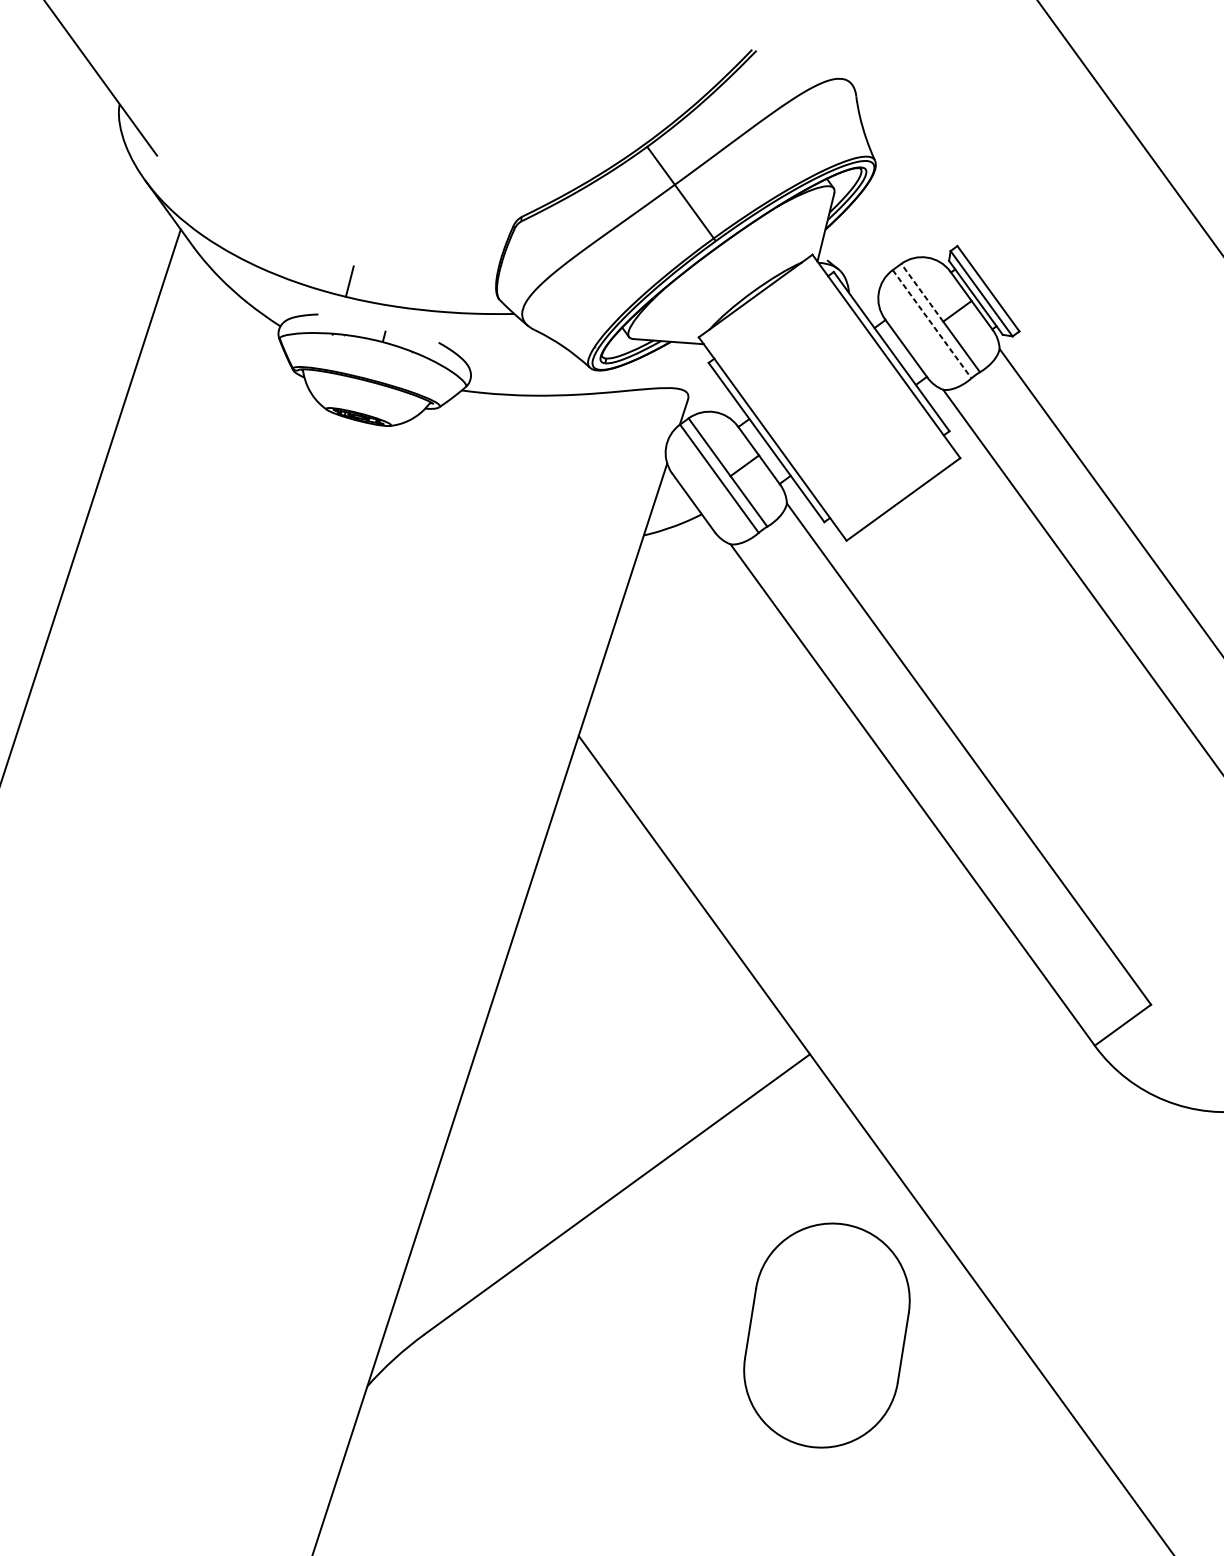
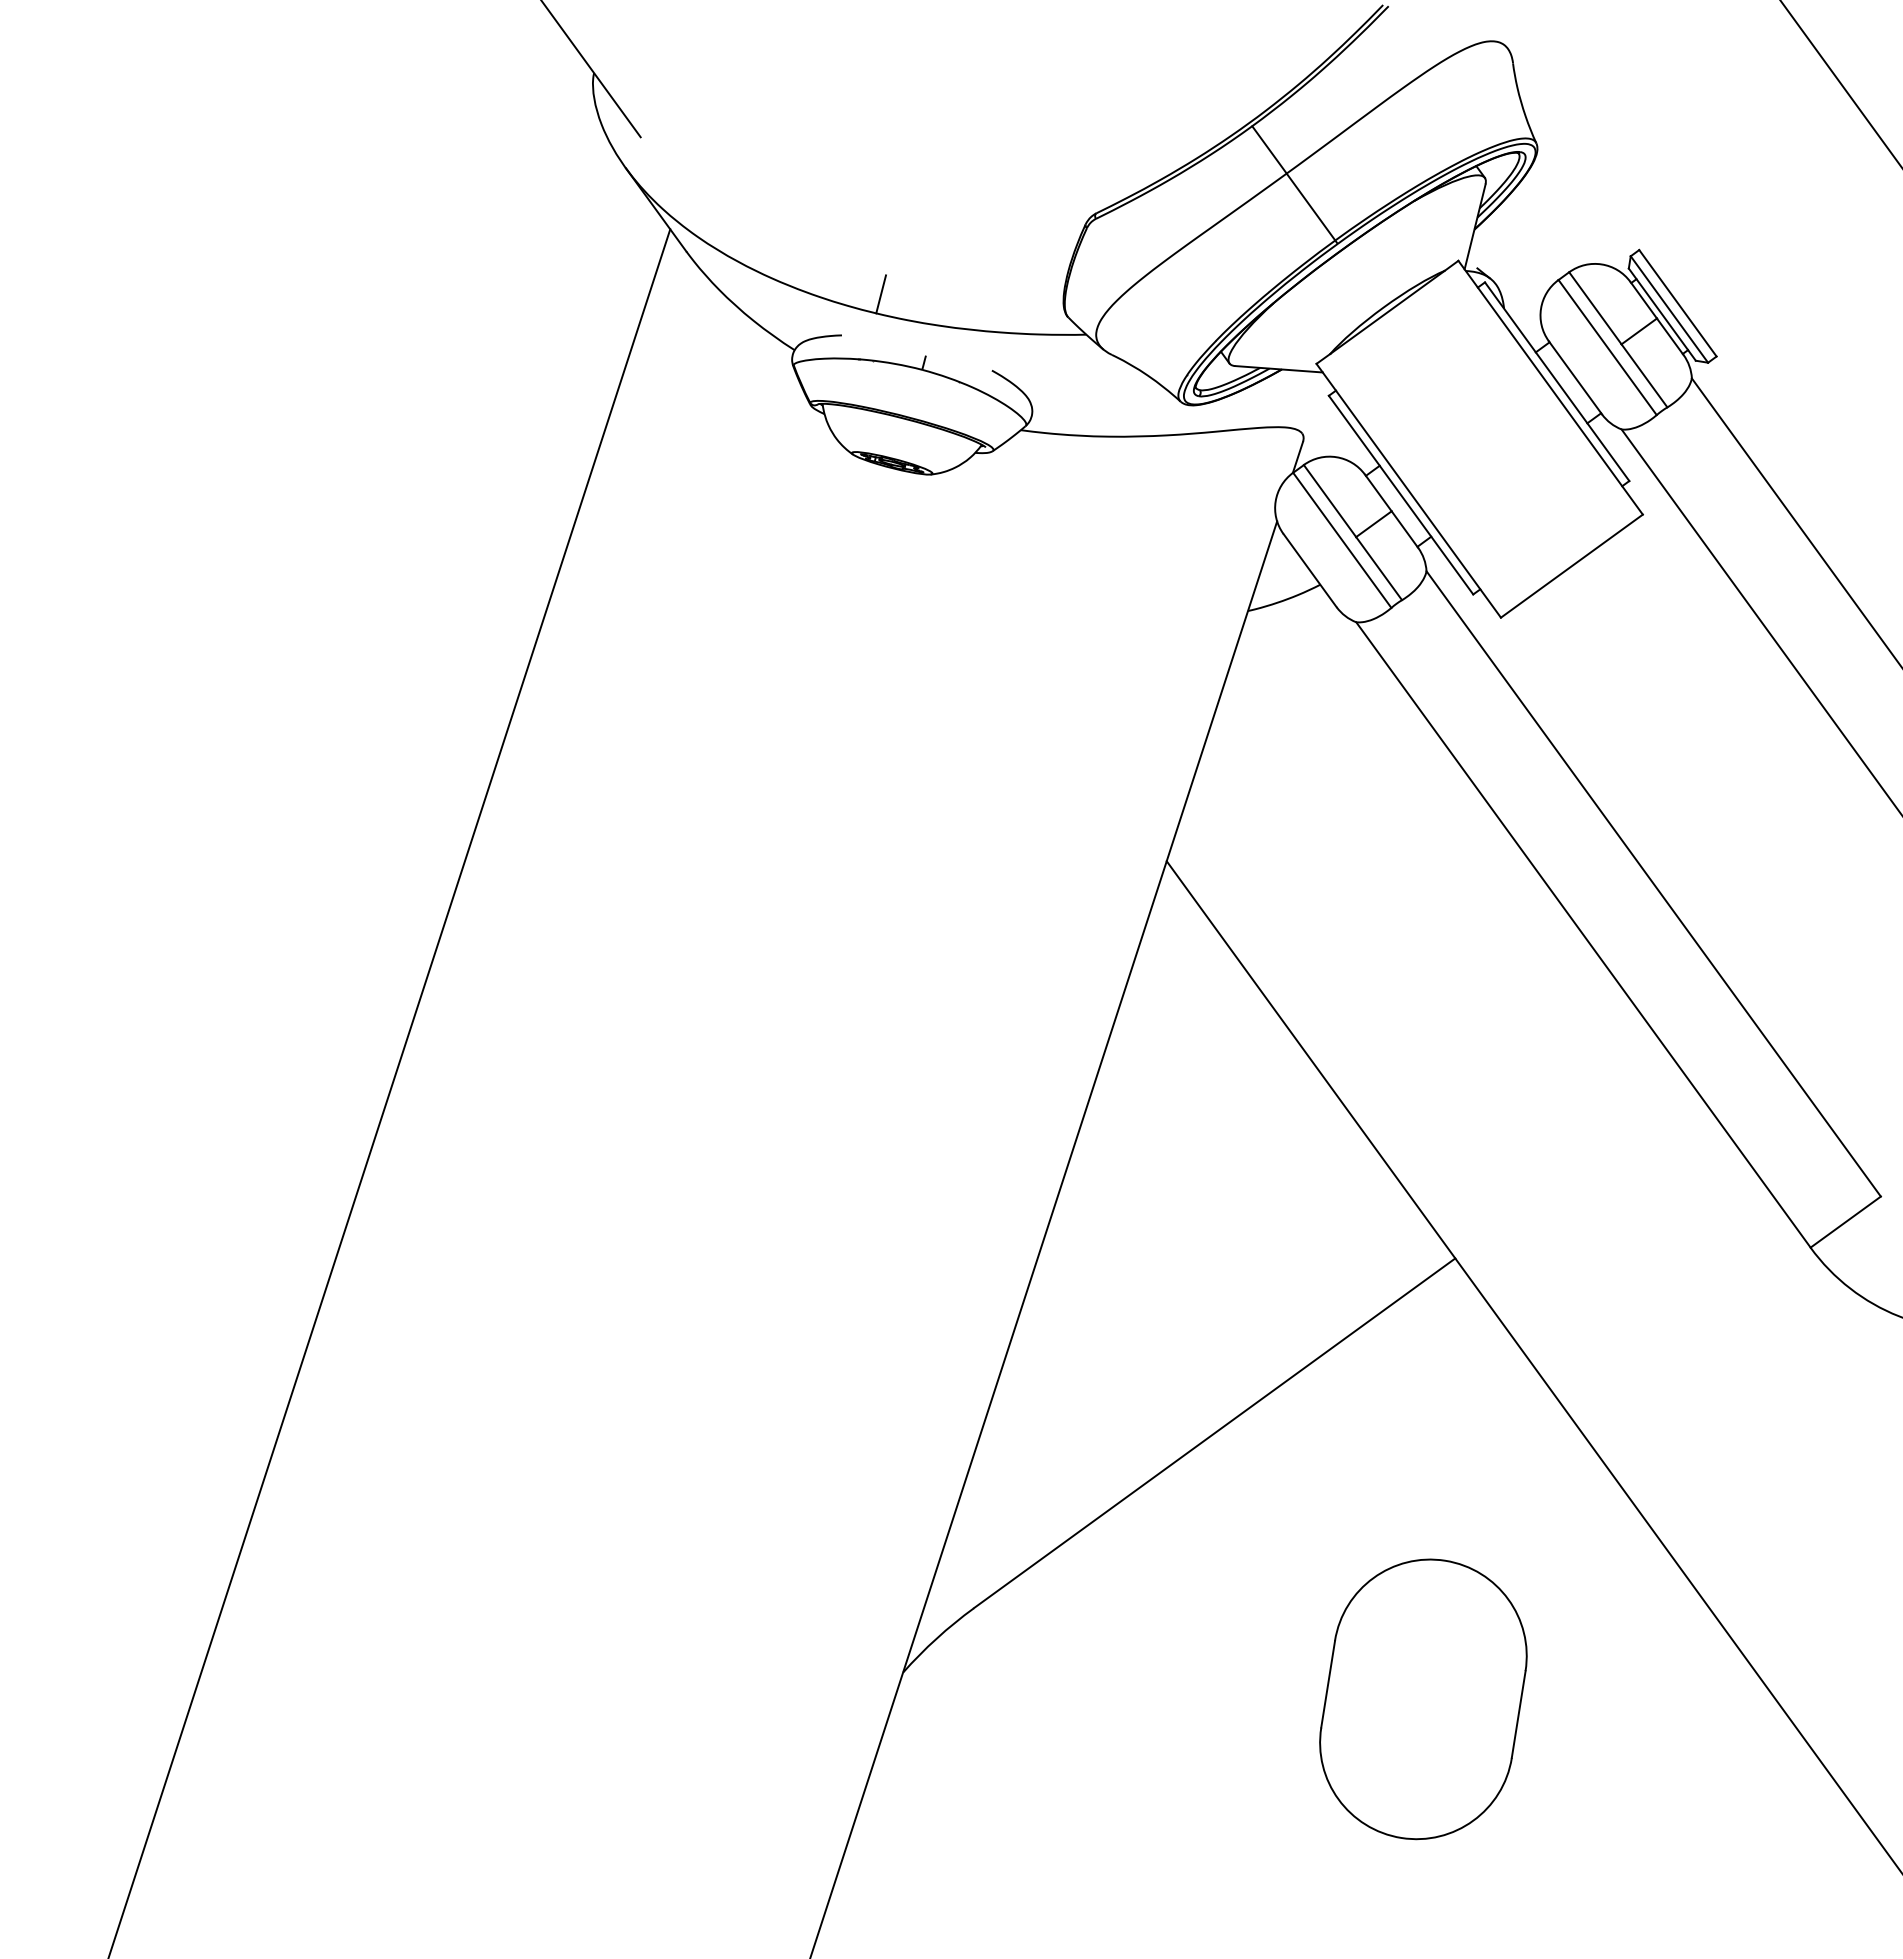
line: (922, 292) -> (1595, 308), dashed -> solid
line: (932, 324) -> (1607, 347), dashed -> solid
part: (827, 1335) -> (1423, 1699), moved

